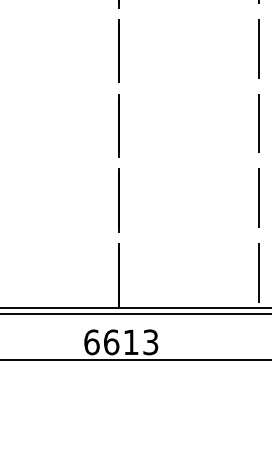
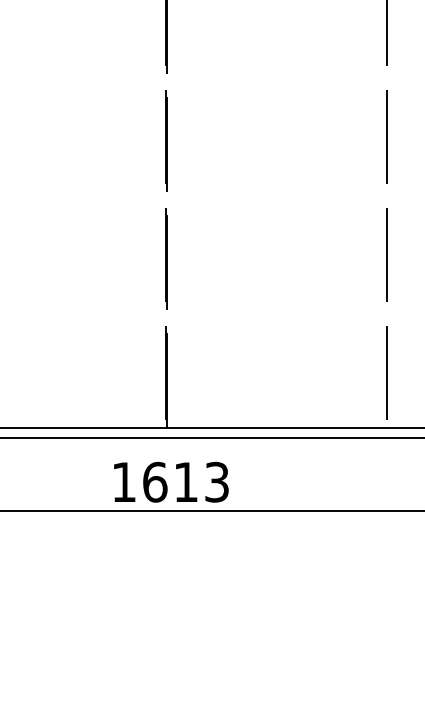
text: (91, 342) -> (123, 482), 6613 -> 1613

